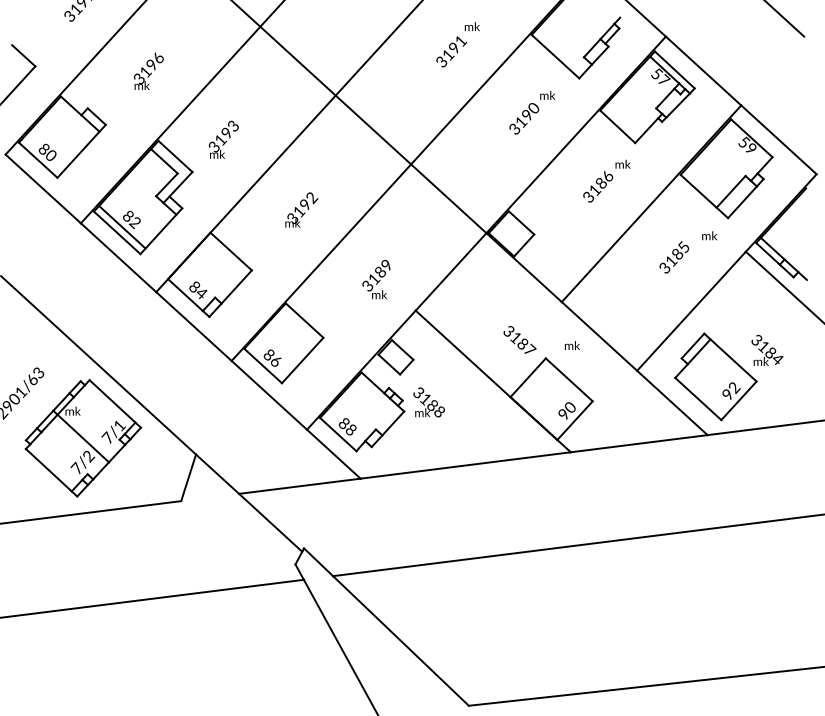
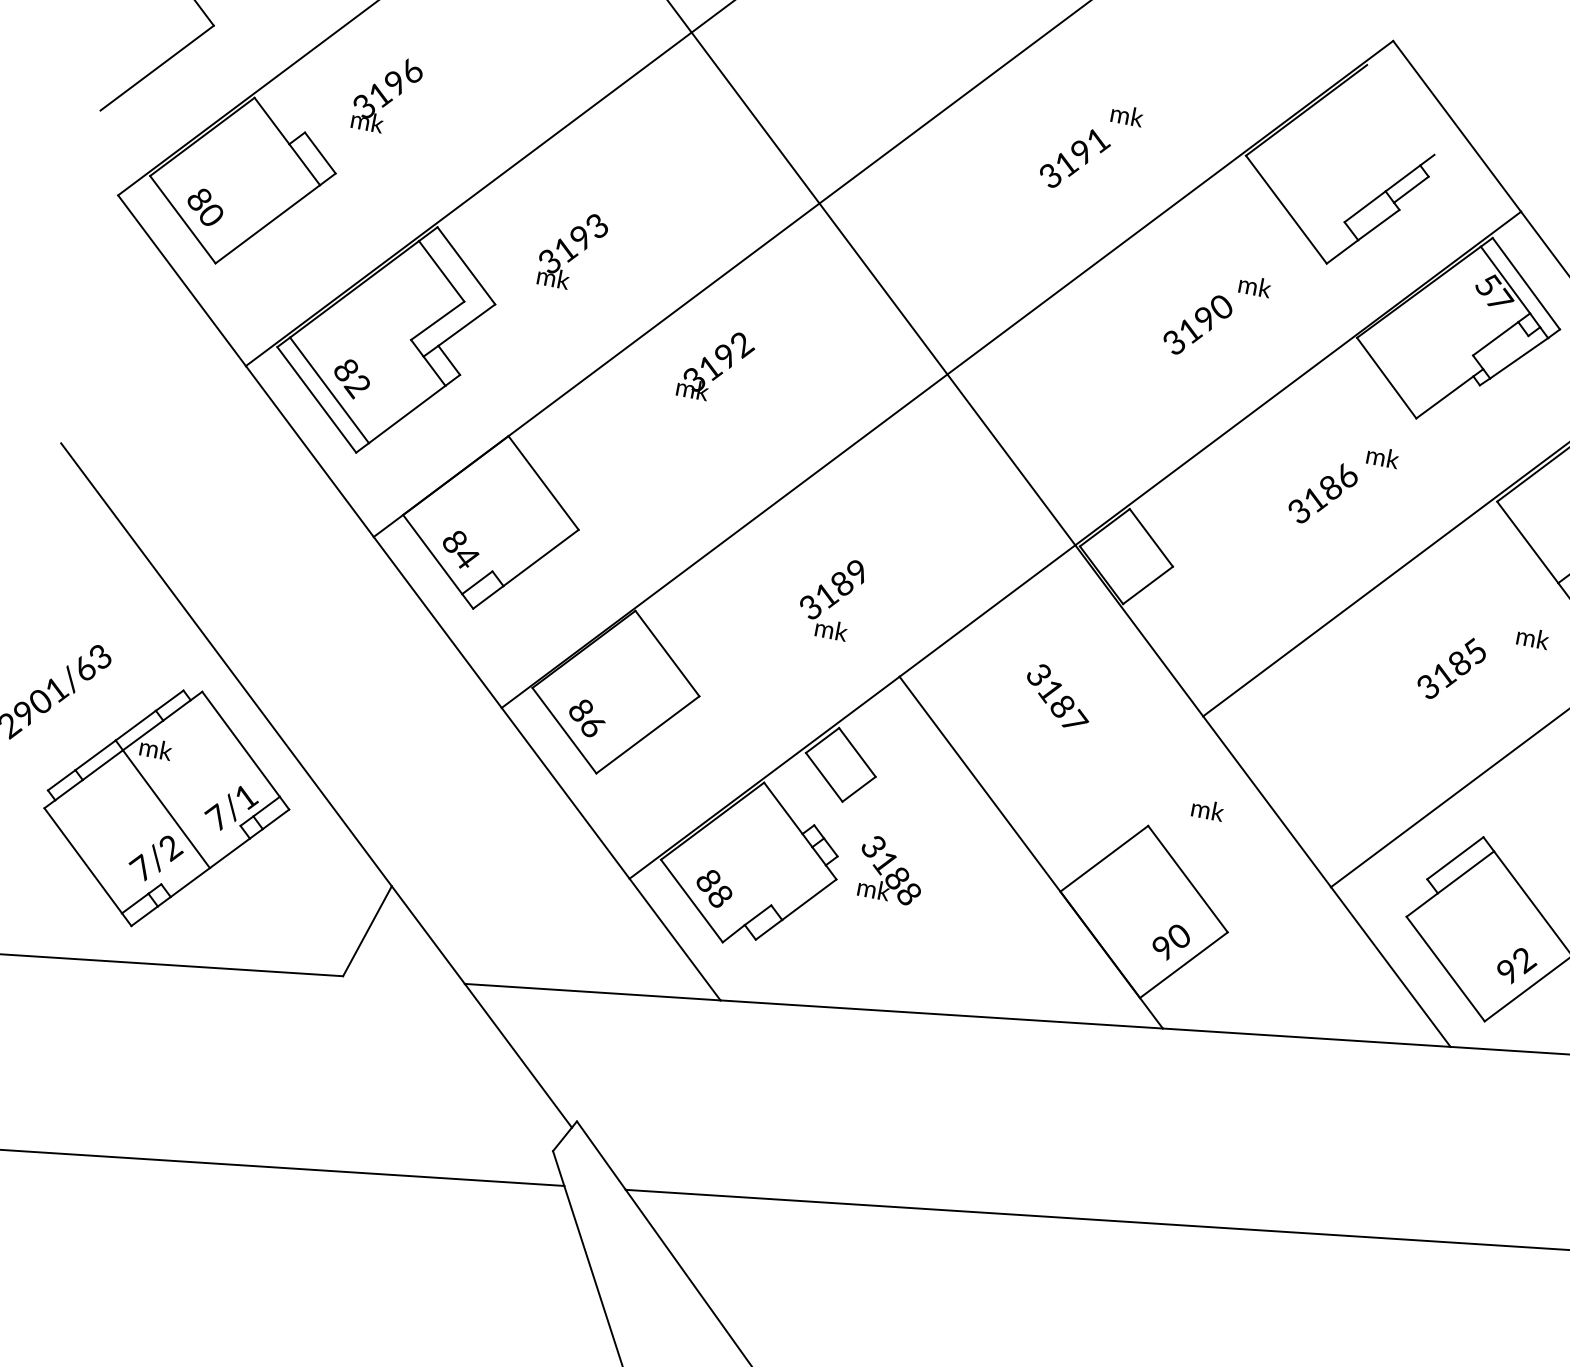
text: (148, 70) -> (386, 92), moved
text: (301, 209) -> (715, 364), moved
text: (519, 339) -> (1057, 695), moved

